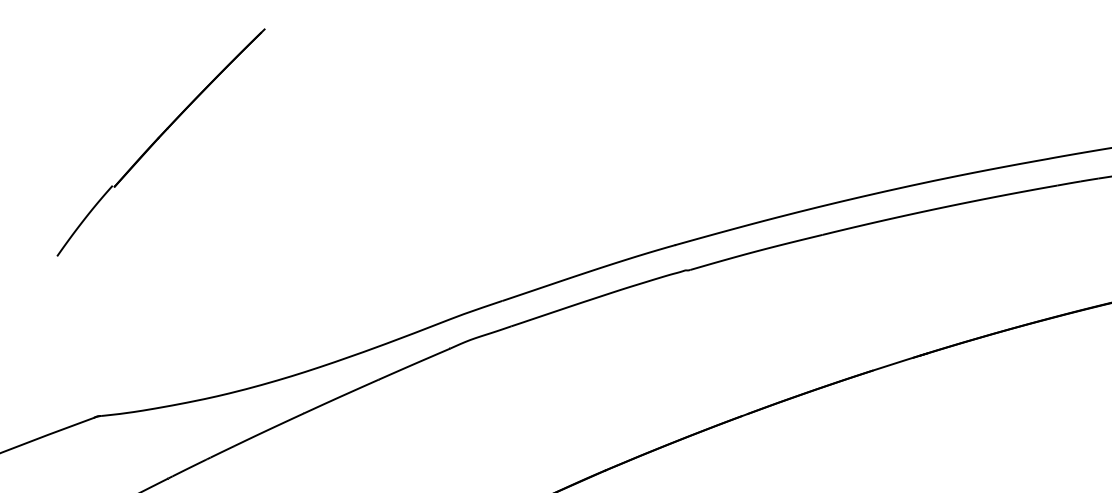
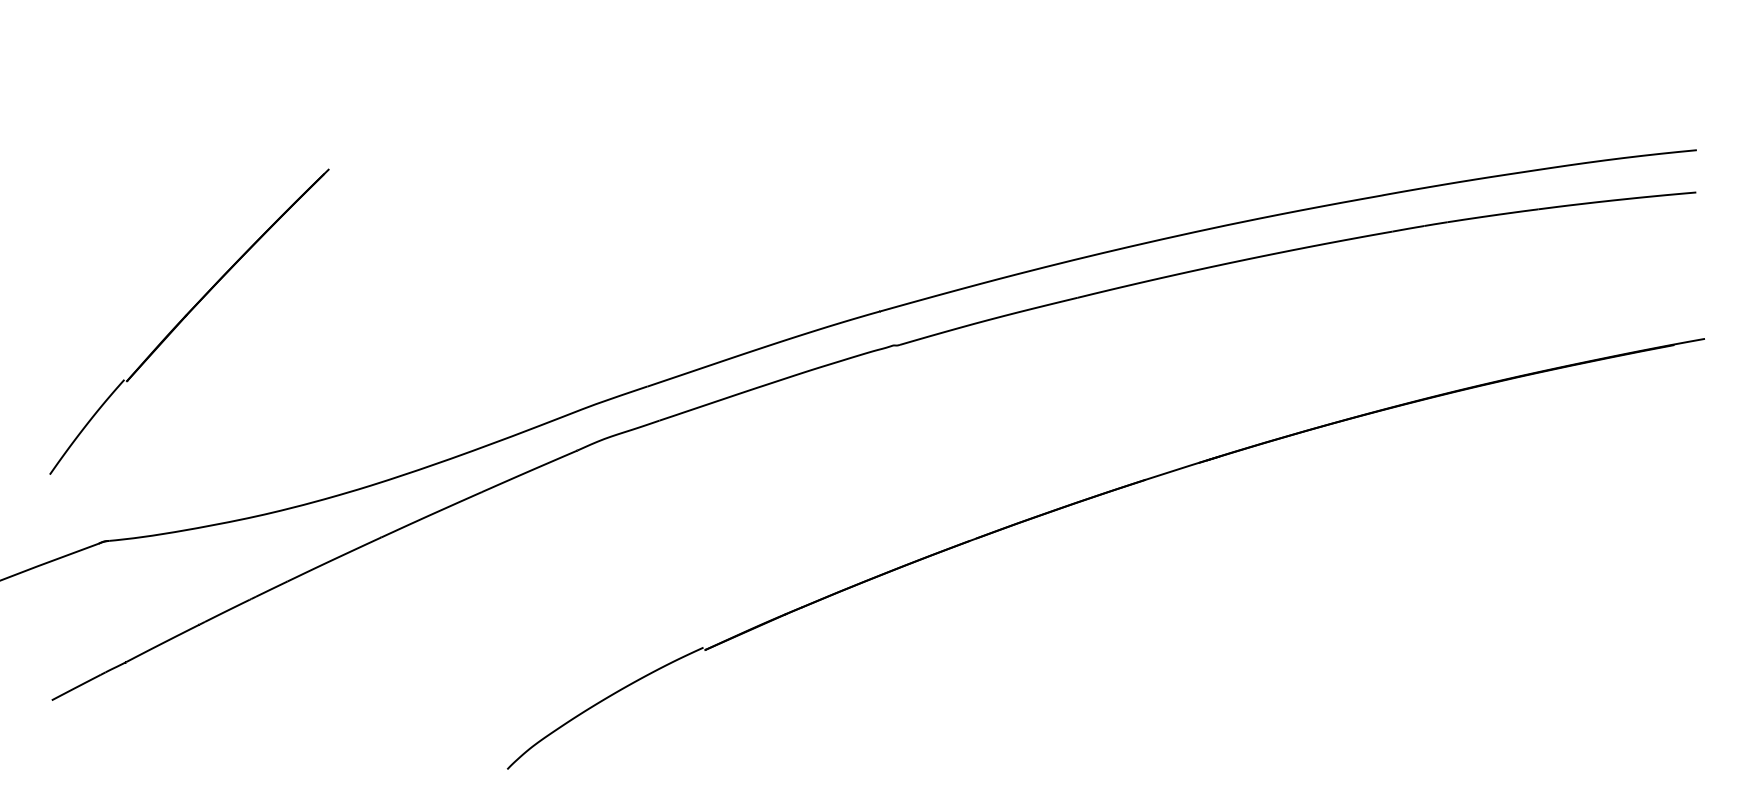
part: (161, 142) -> (189, 321), moved

